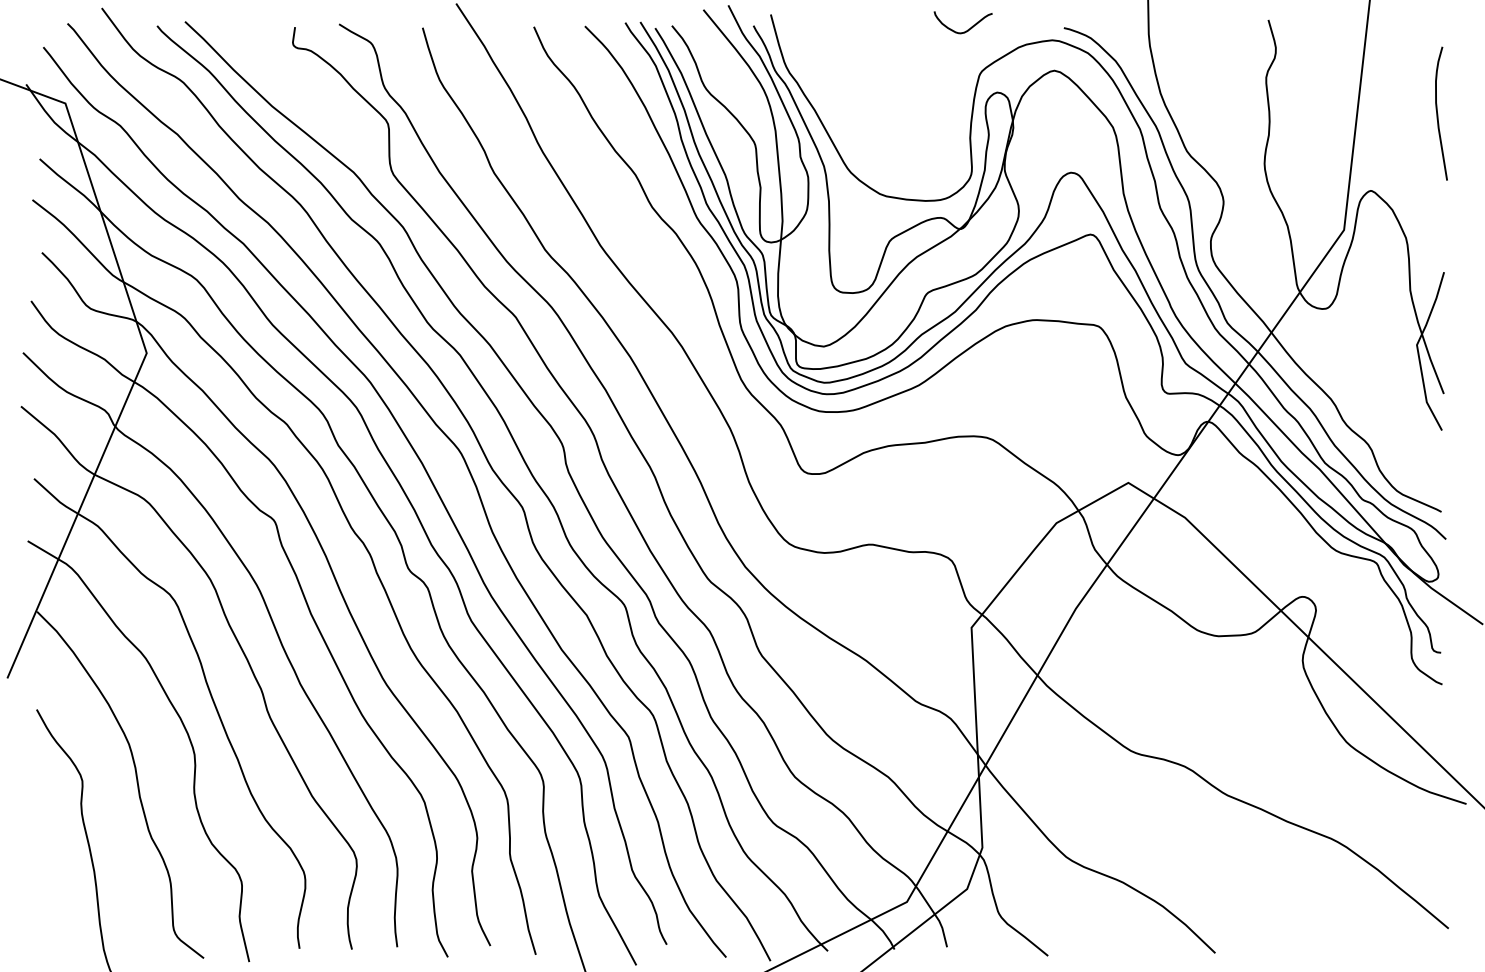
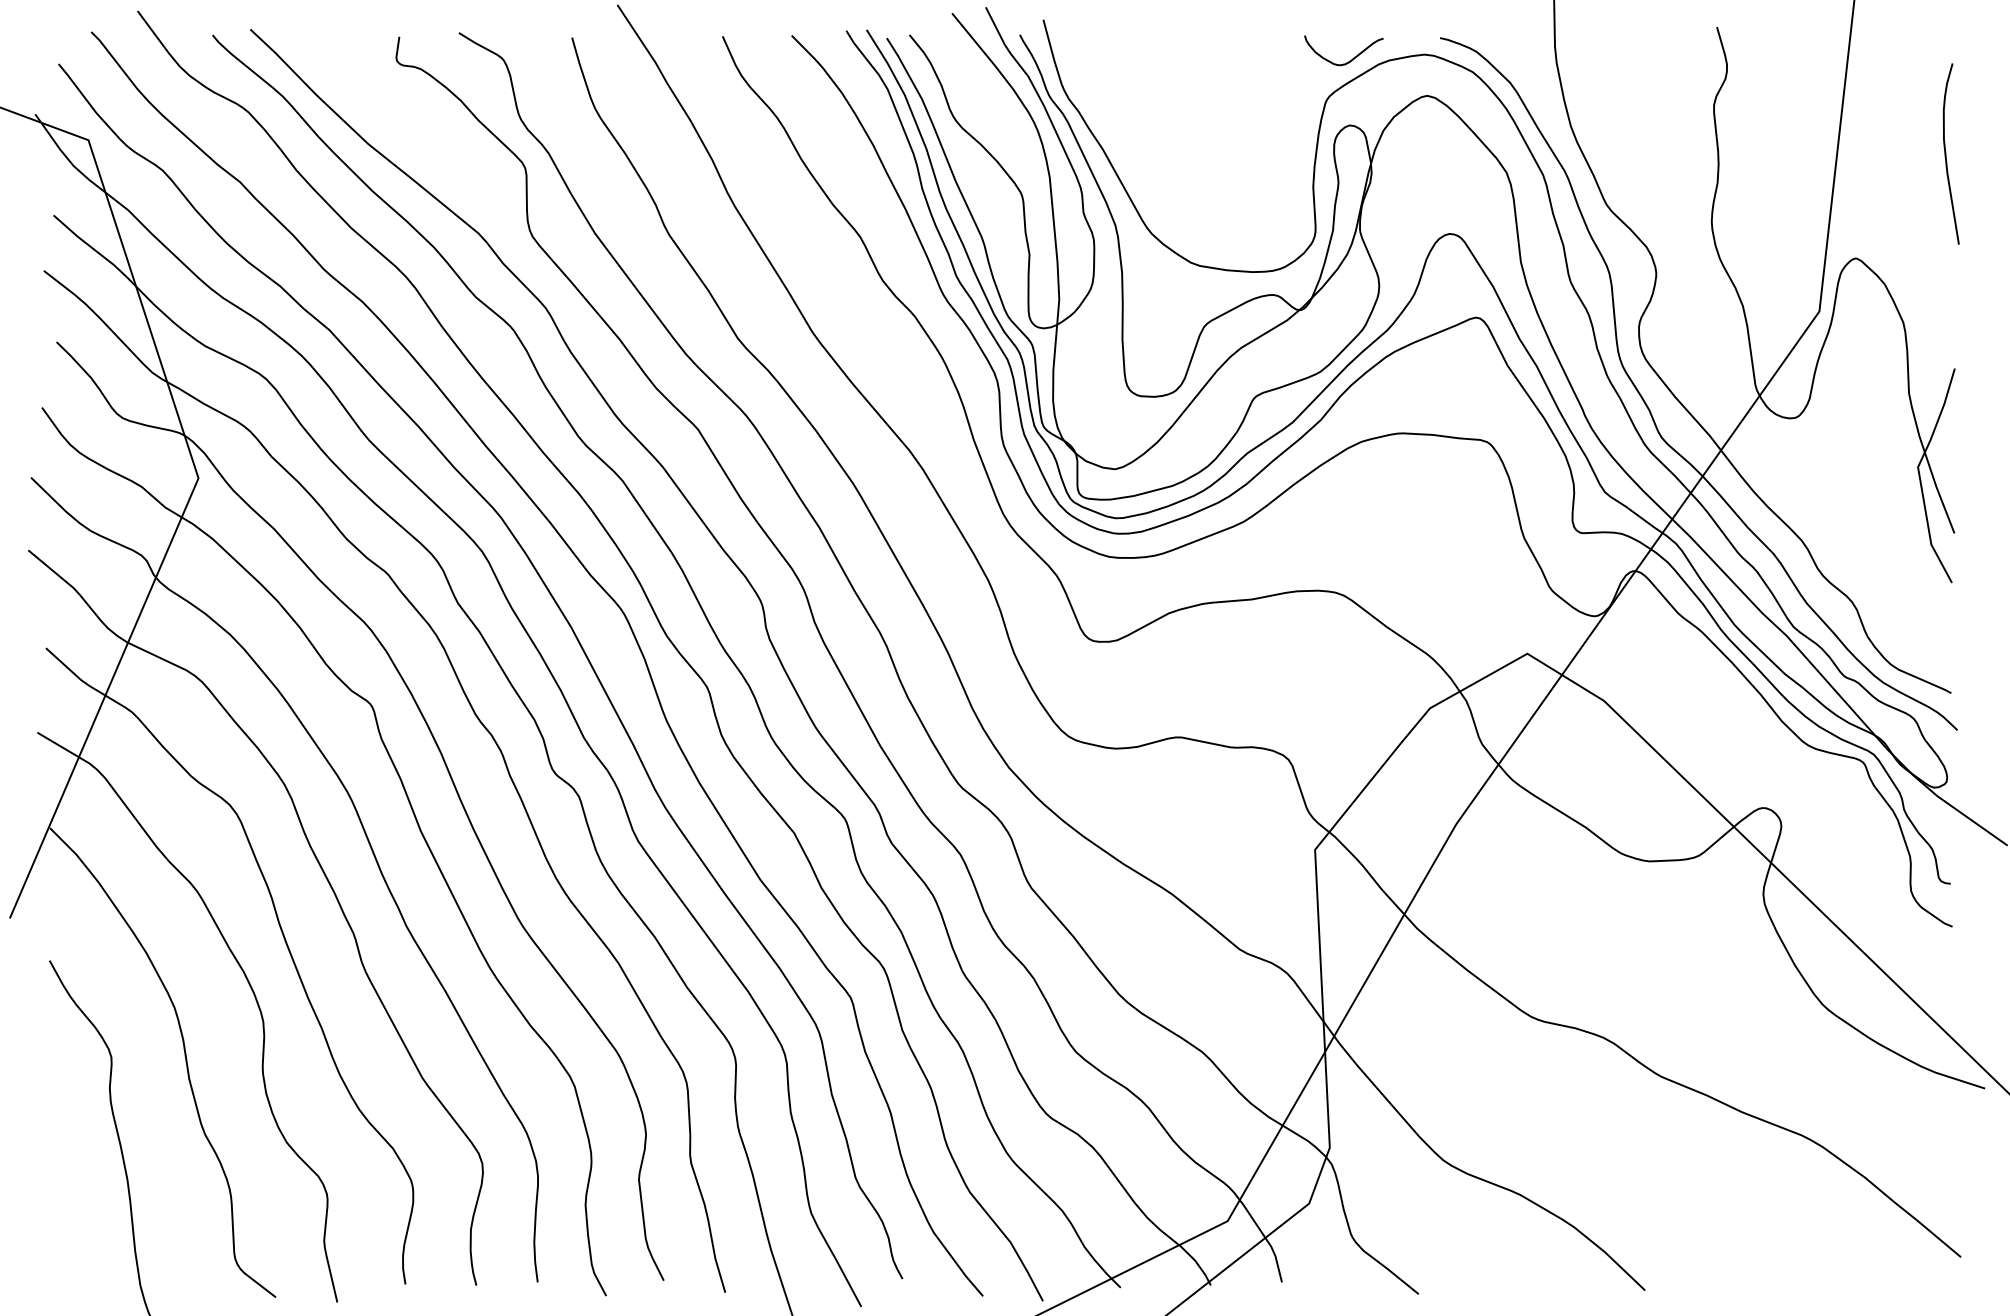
curve: (967, 29) -> (1349, 60), moved

